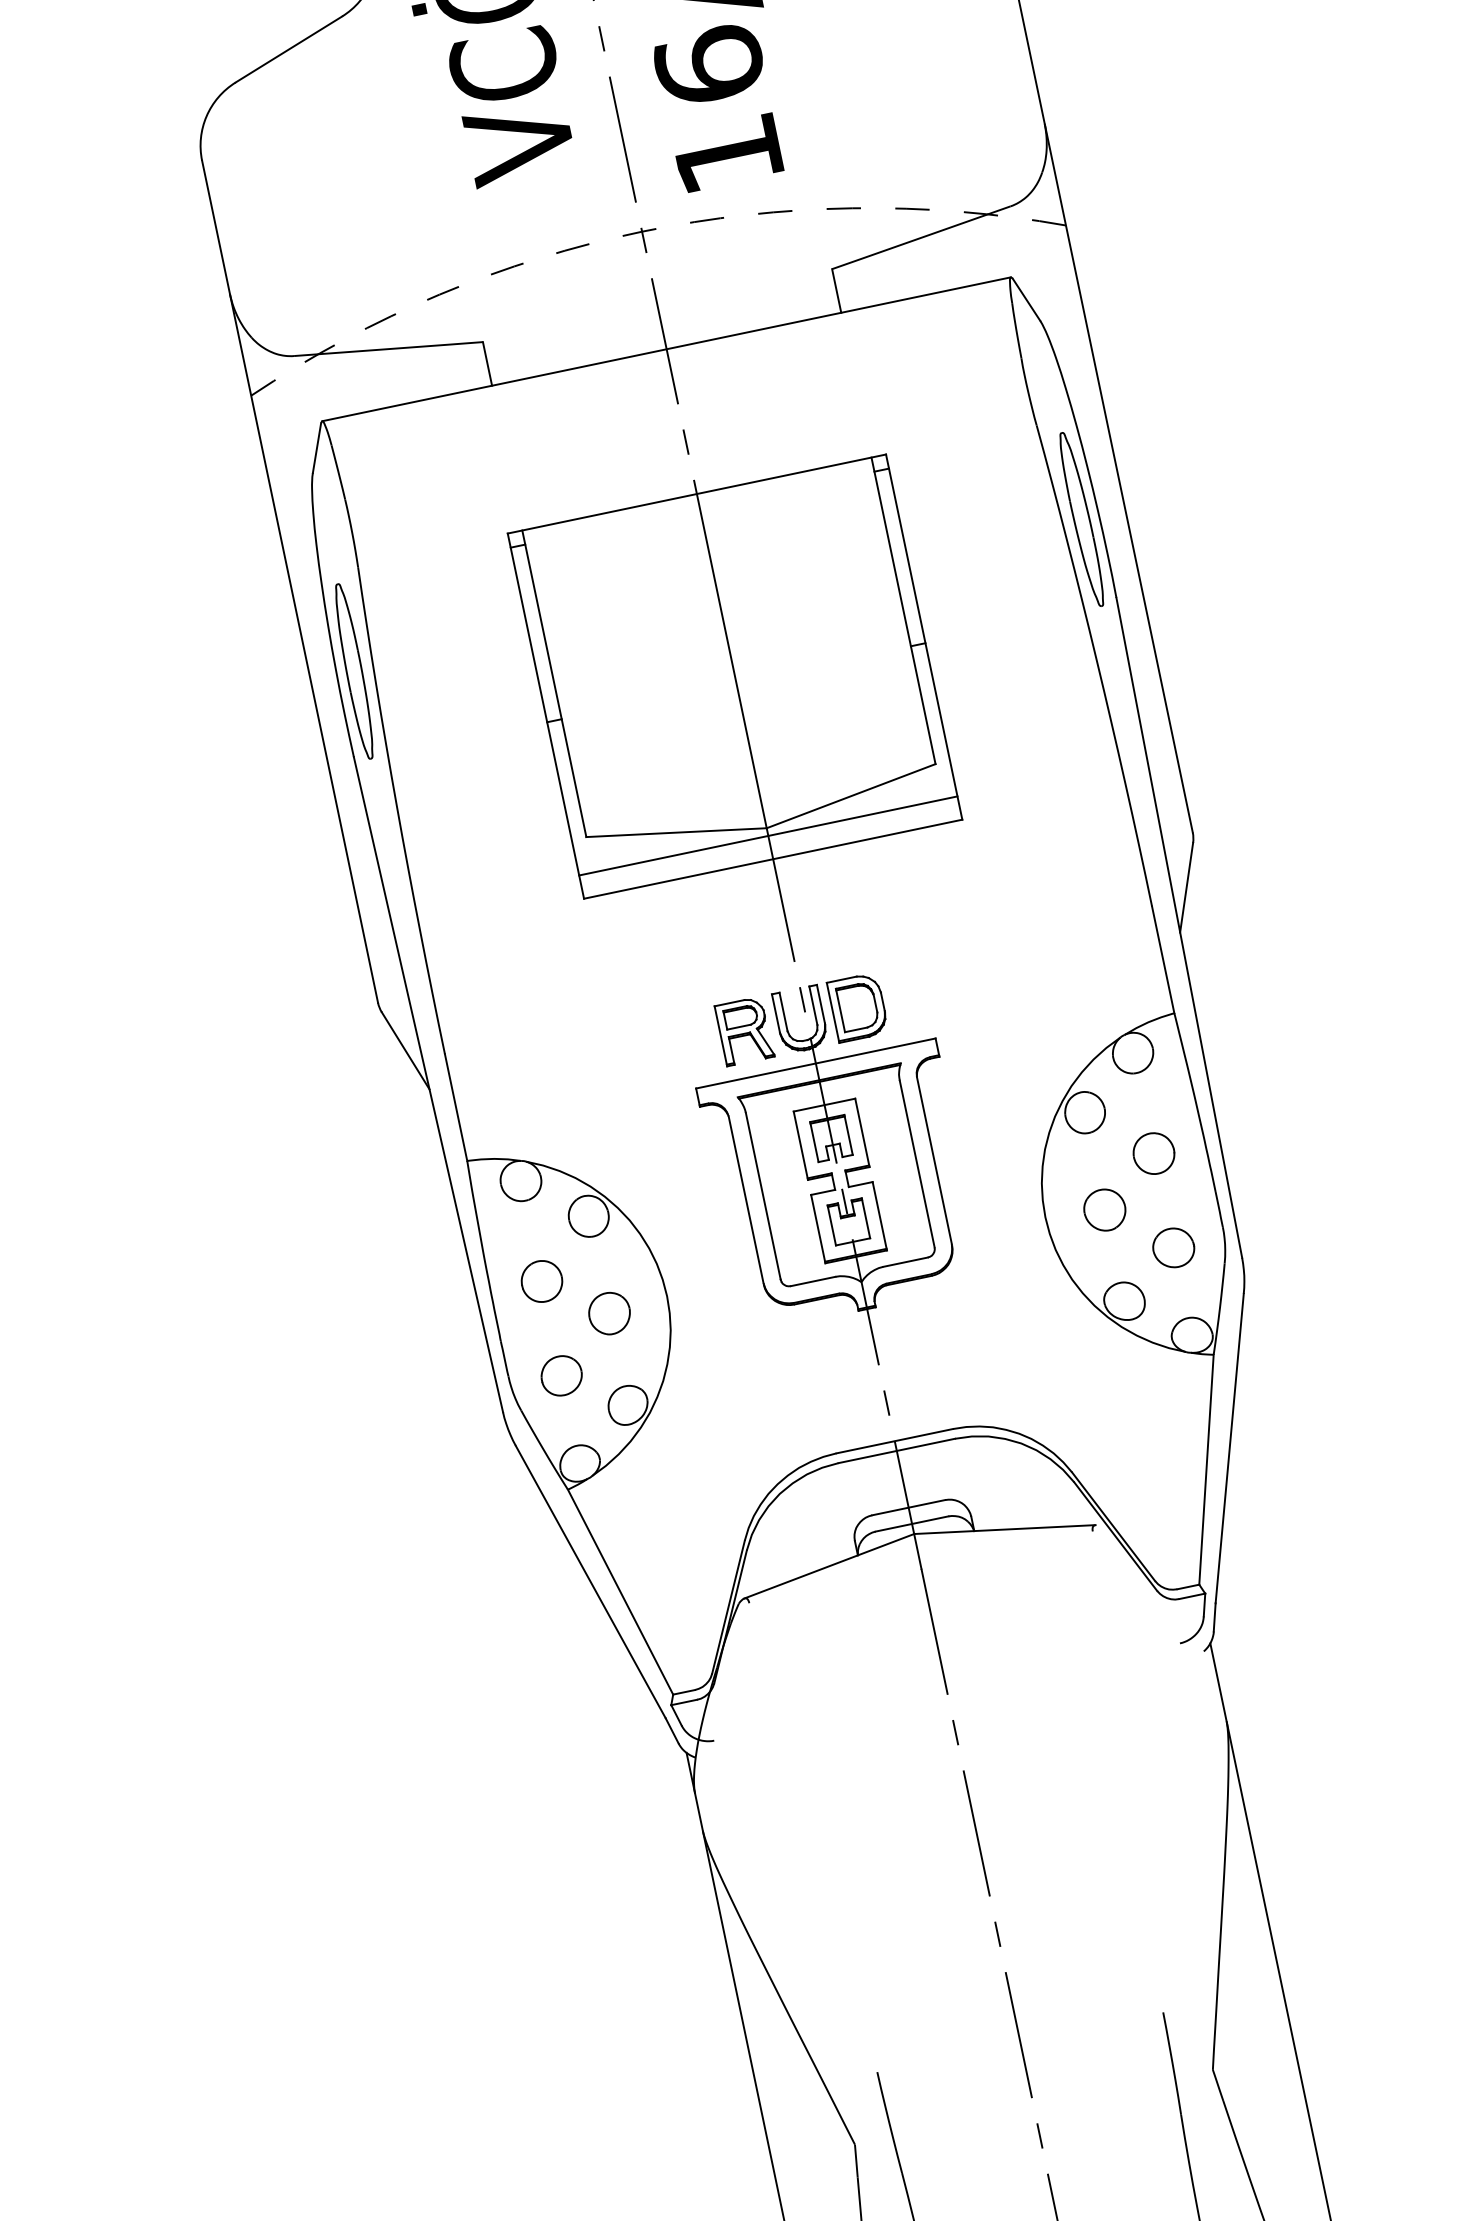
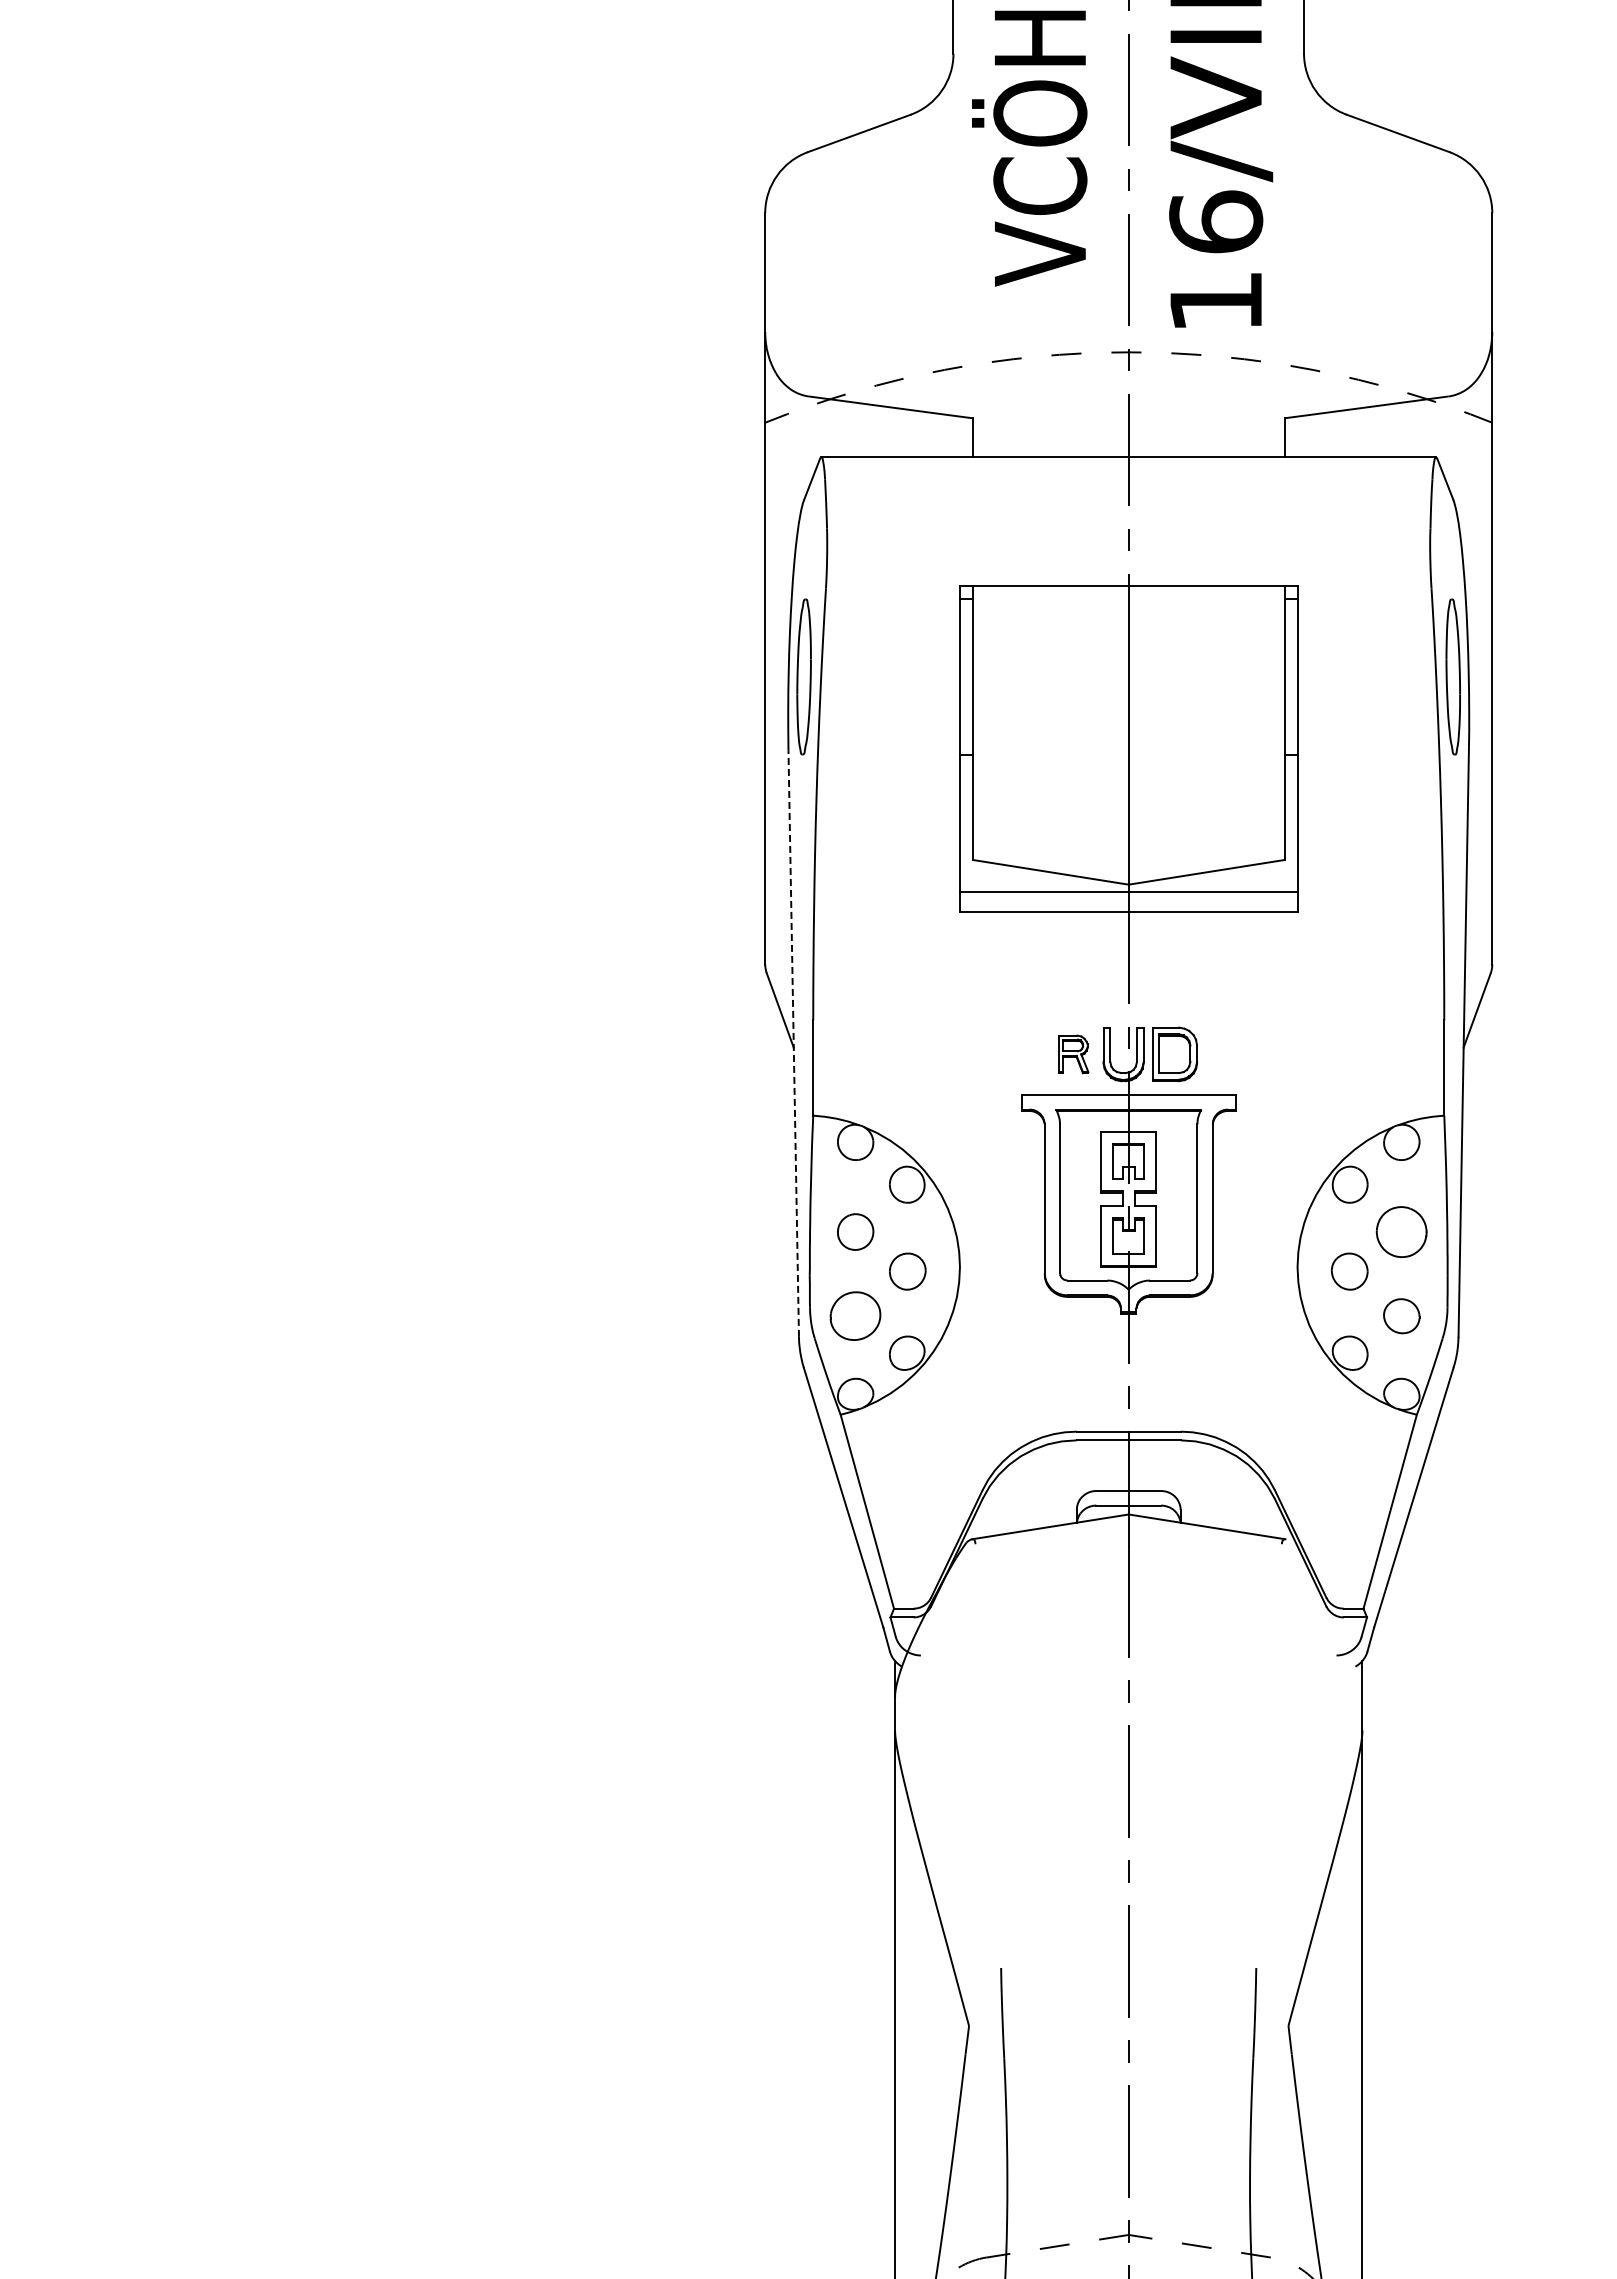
part: (744, 1031) -> (1073, 1054), size x0.7
line: (428, 1084) -> (793, 1043), solid -> dashed
part: (1153, 1153) -> (1401, 1231), size x1.4
part: (561, 1376) -> (855, 1316), size x1.4

